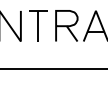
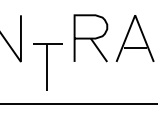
part: (38, 25) -> (47, 66), moved

